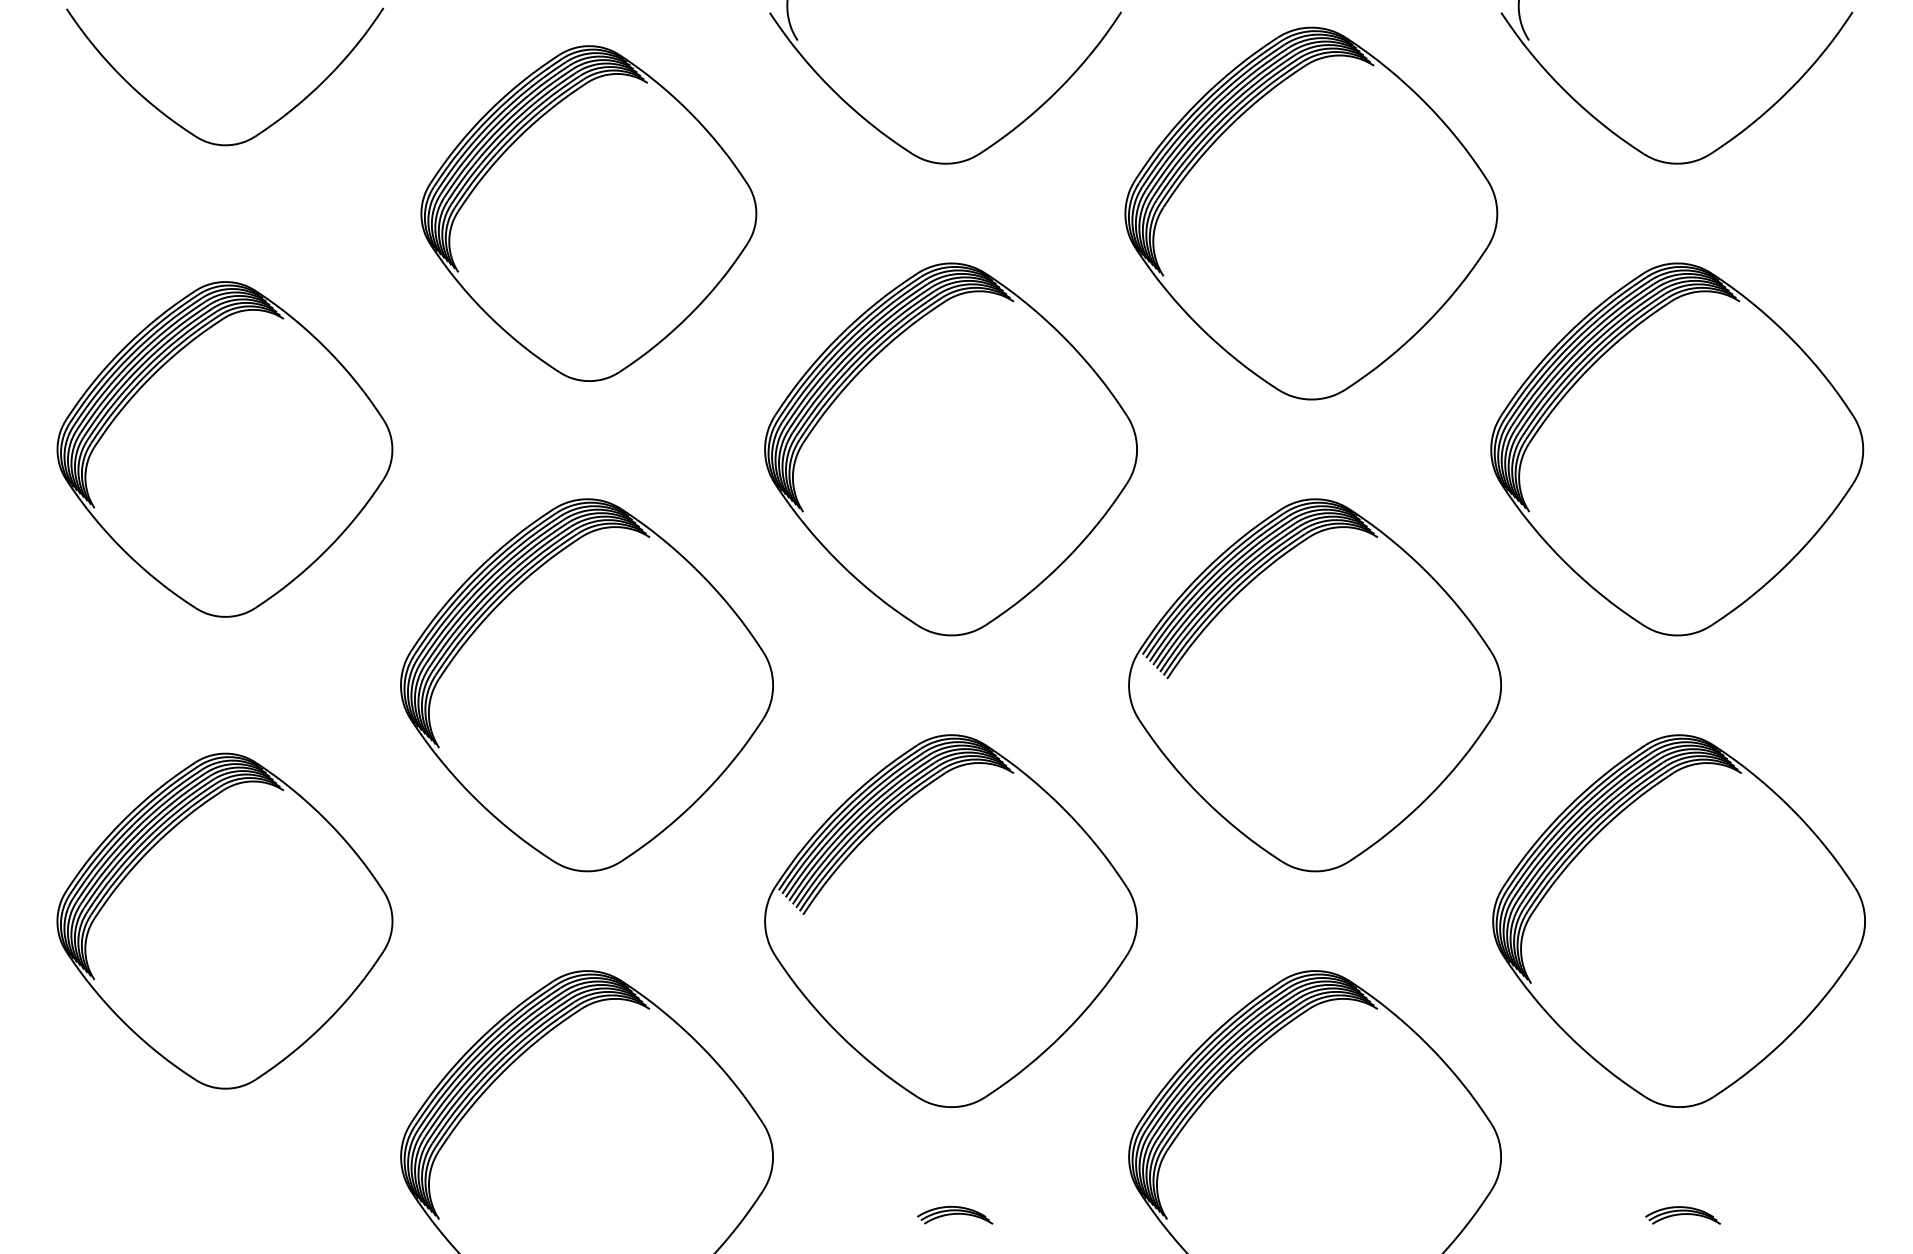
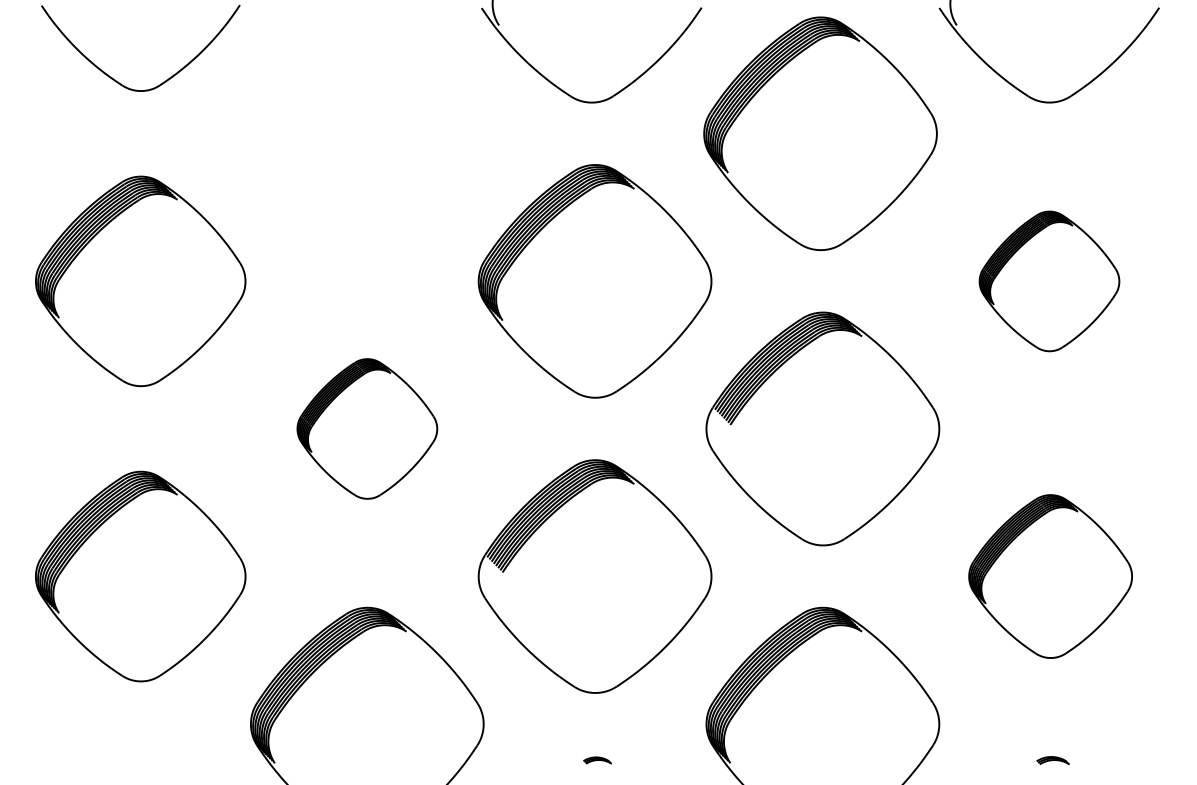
part: (588, 213) -> (368, 133), removed
part: (1677, 449) -> (1049, 281), size x0.6
part: (587, 684) -> (367, 428), size x0.6
part: (1678, 921) -> (1050, 576), size x0.7
part: (954, 1215) -> (597, 760), size x0.6
part: (1681, 1215) -> (1052, 760), size x0.7

